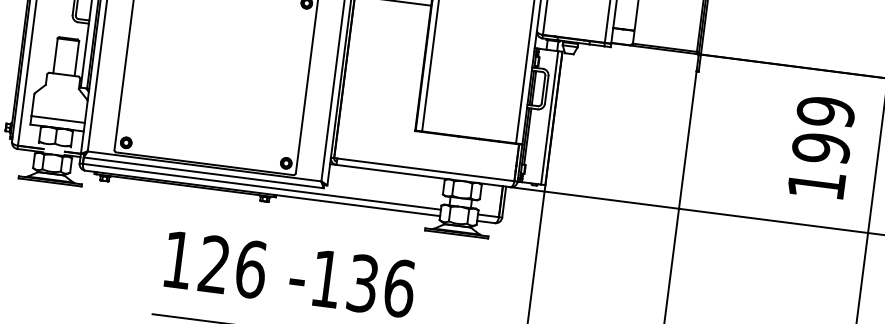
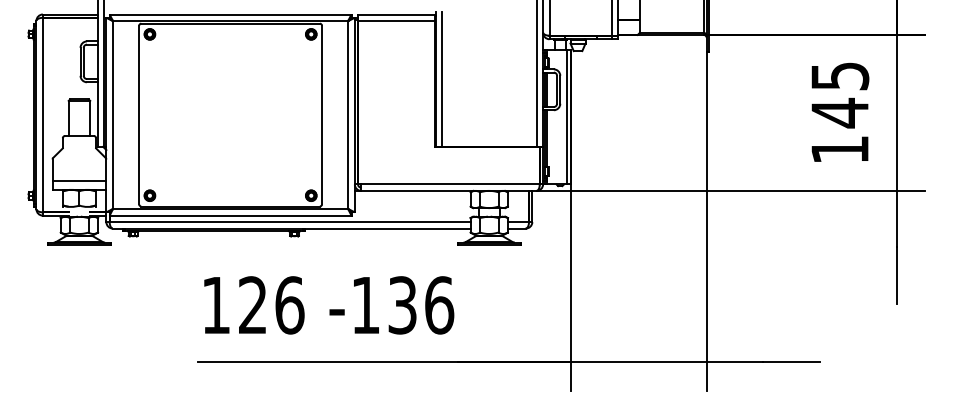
text: (822, 131) -> (839, 95), 199 -> 145

